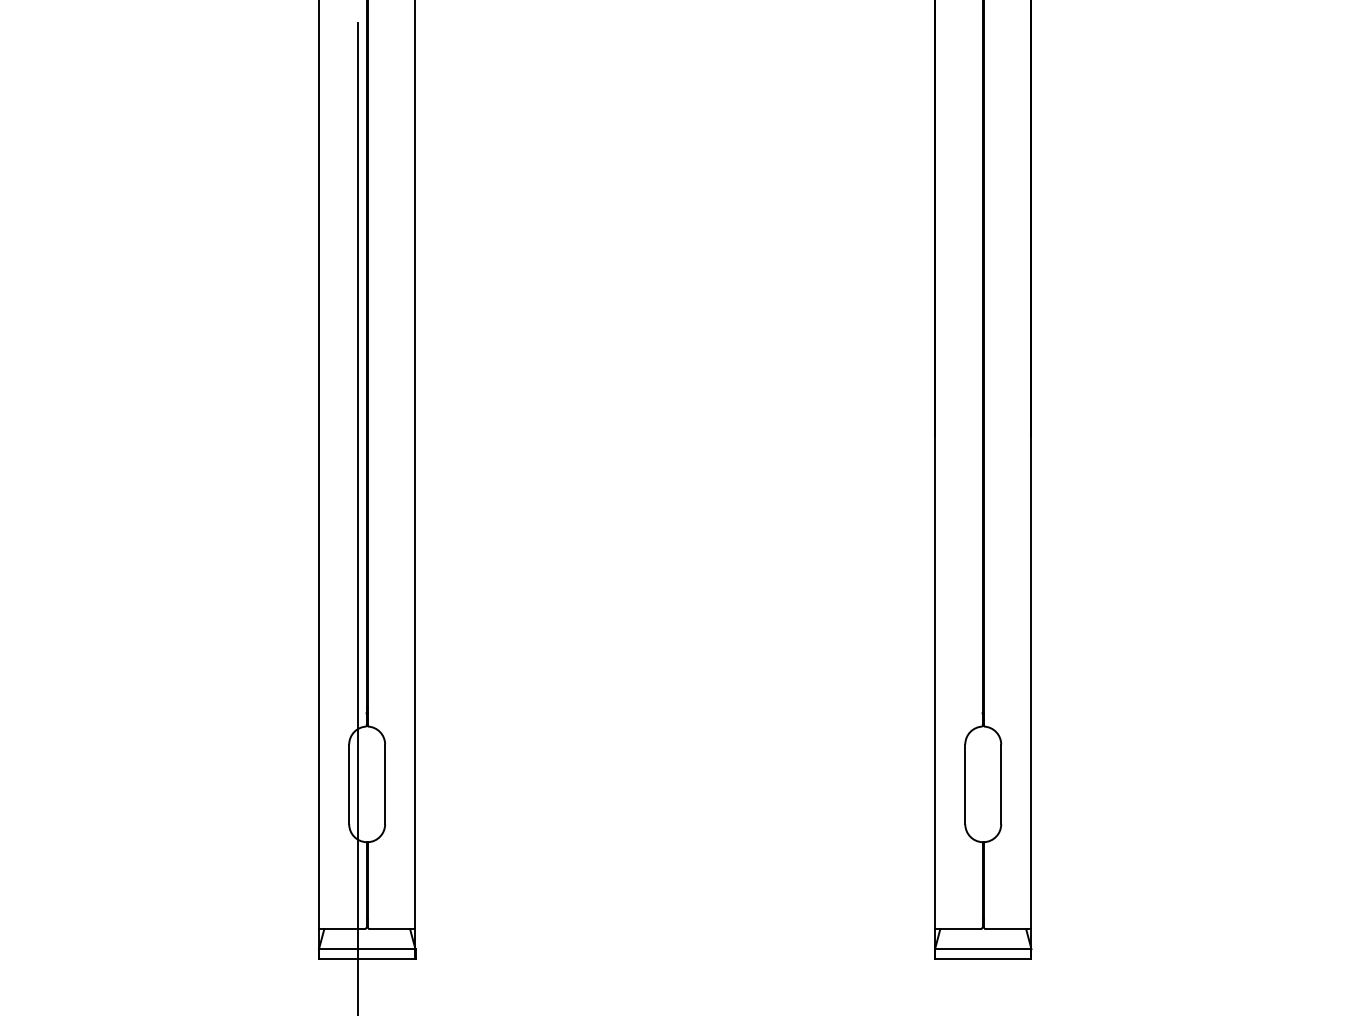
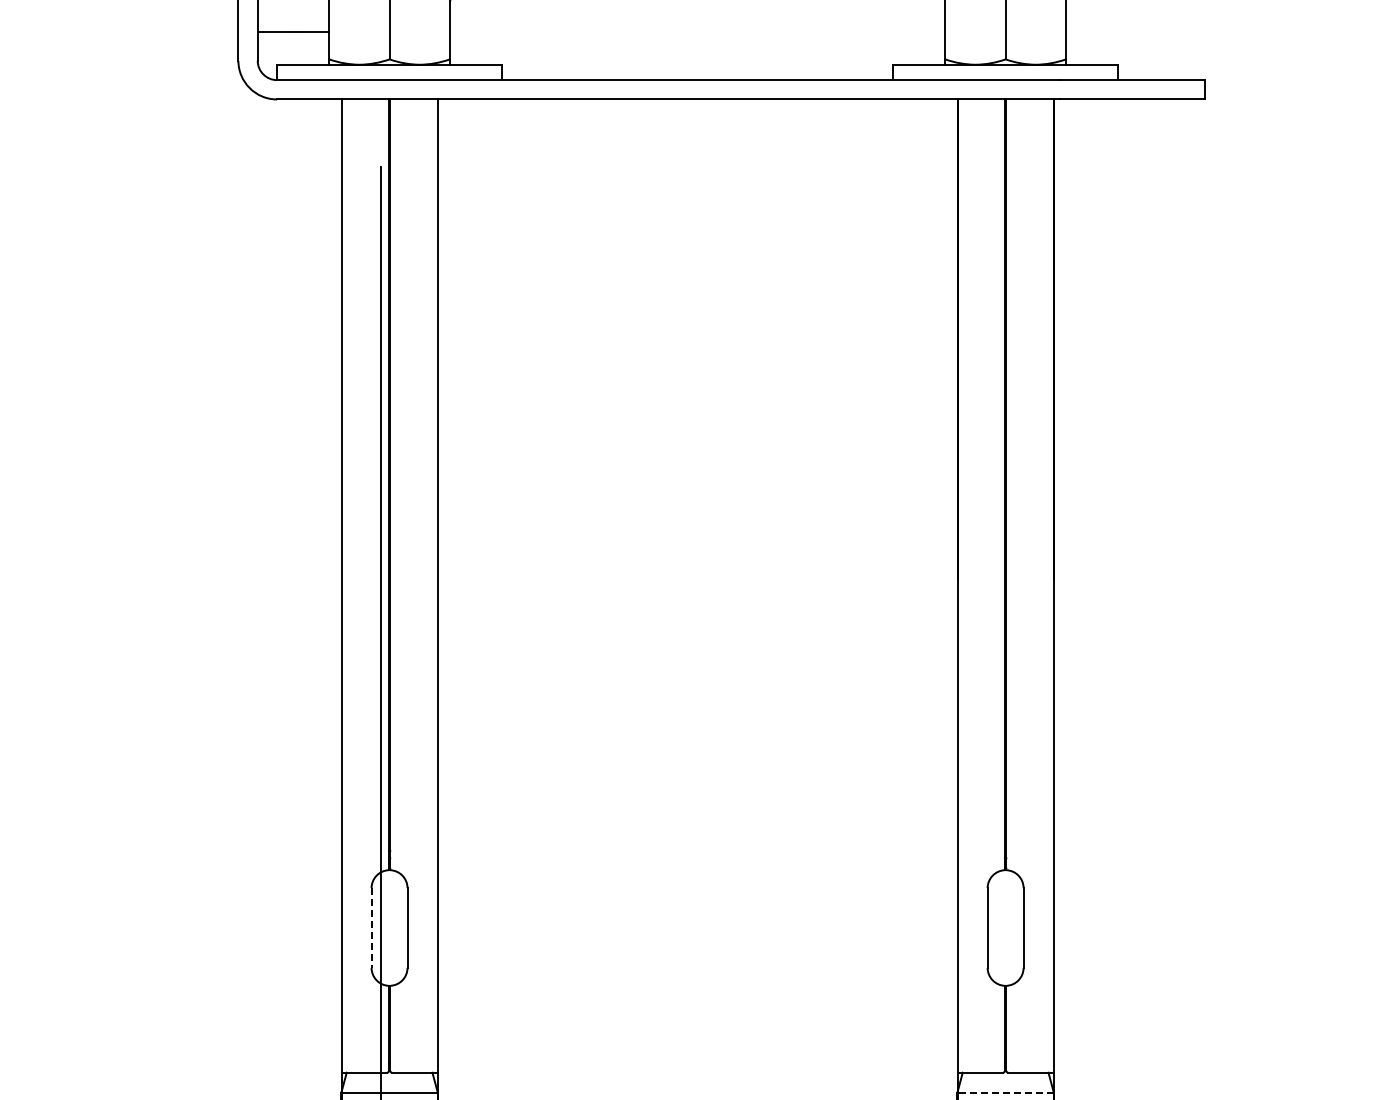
line: (349, 784) -> (371, 928), solid -> dashed
line: (983, 948) -> (1005, 1092), solid -> dashed

